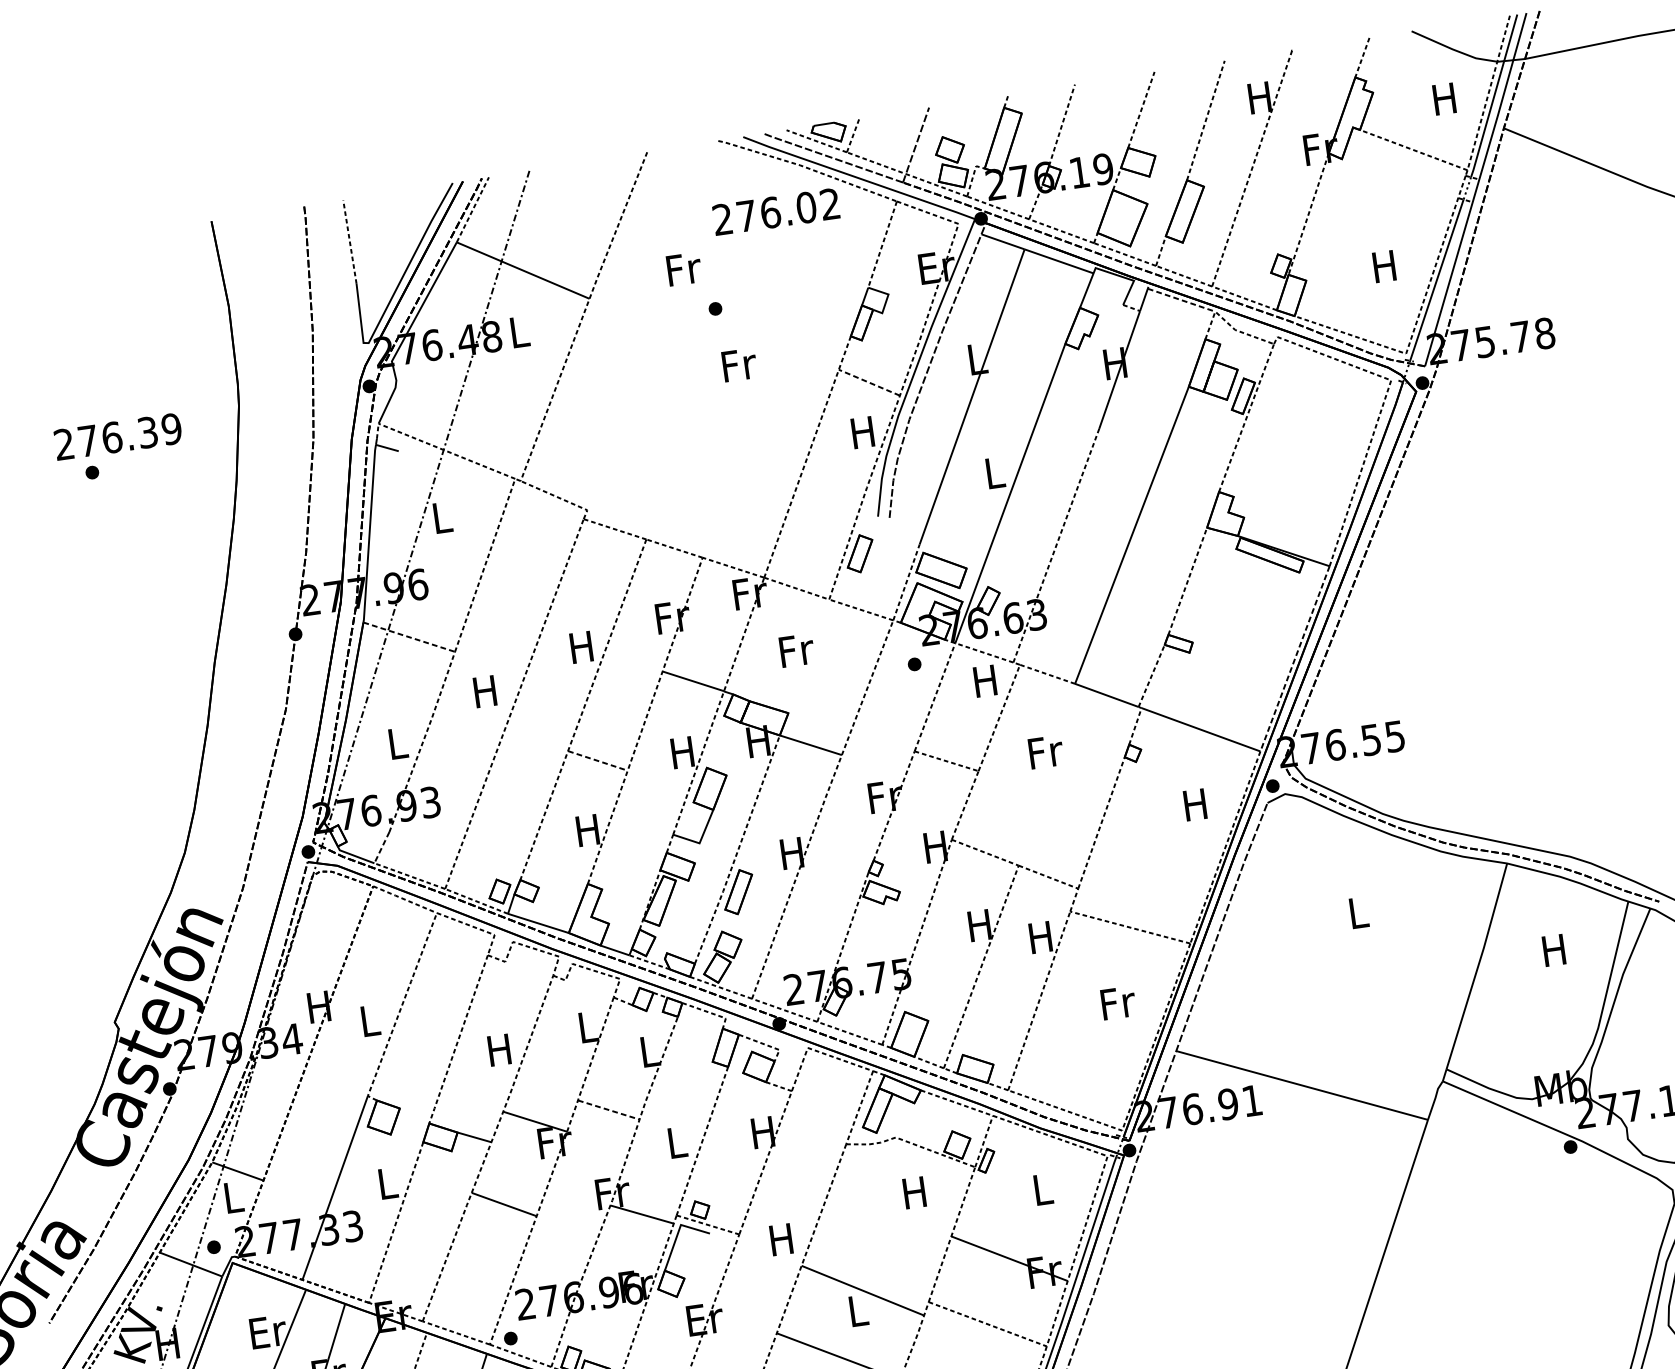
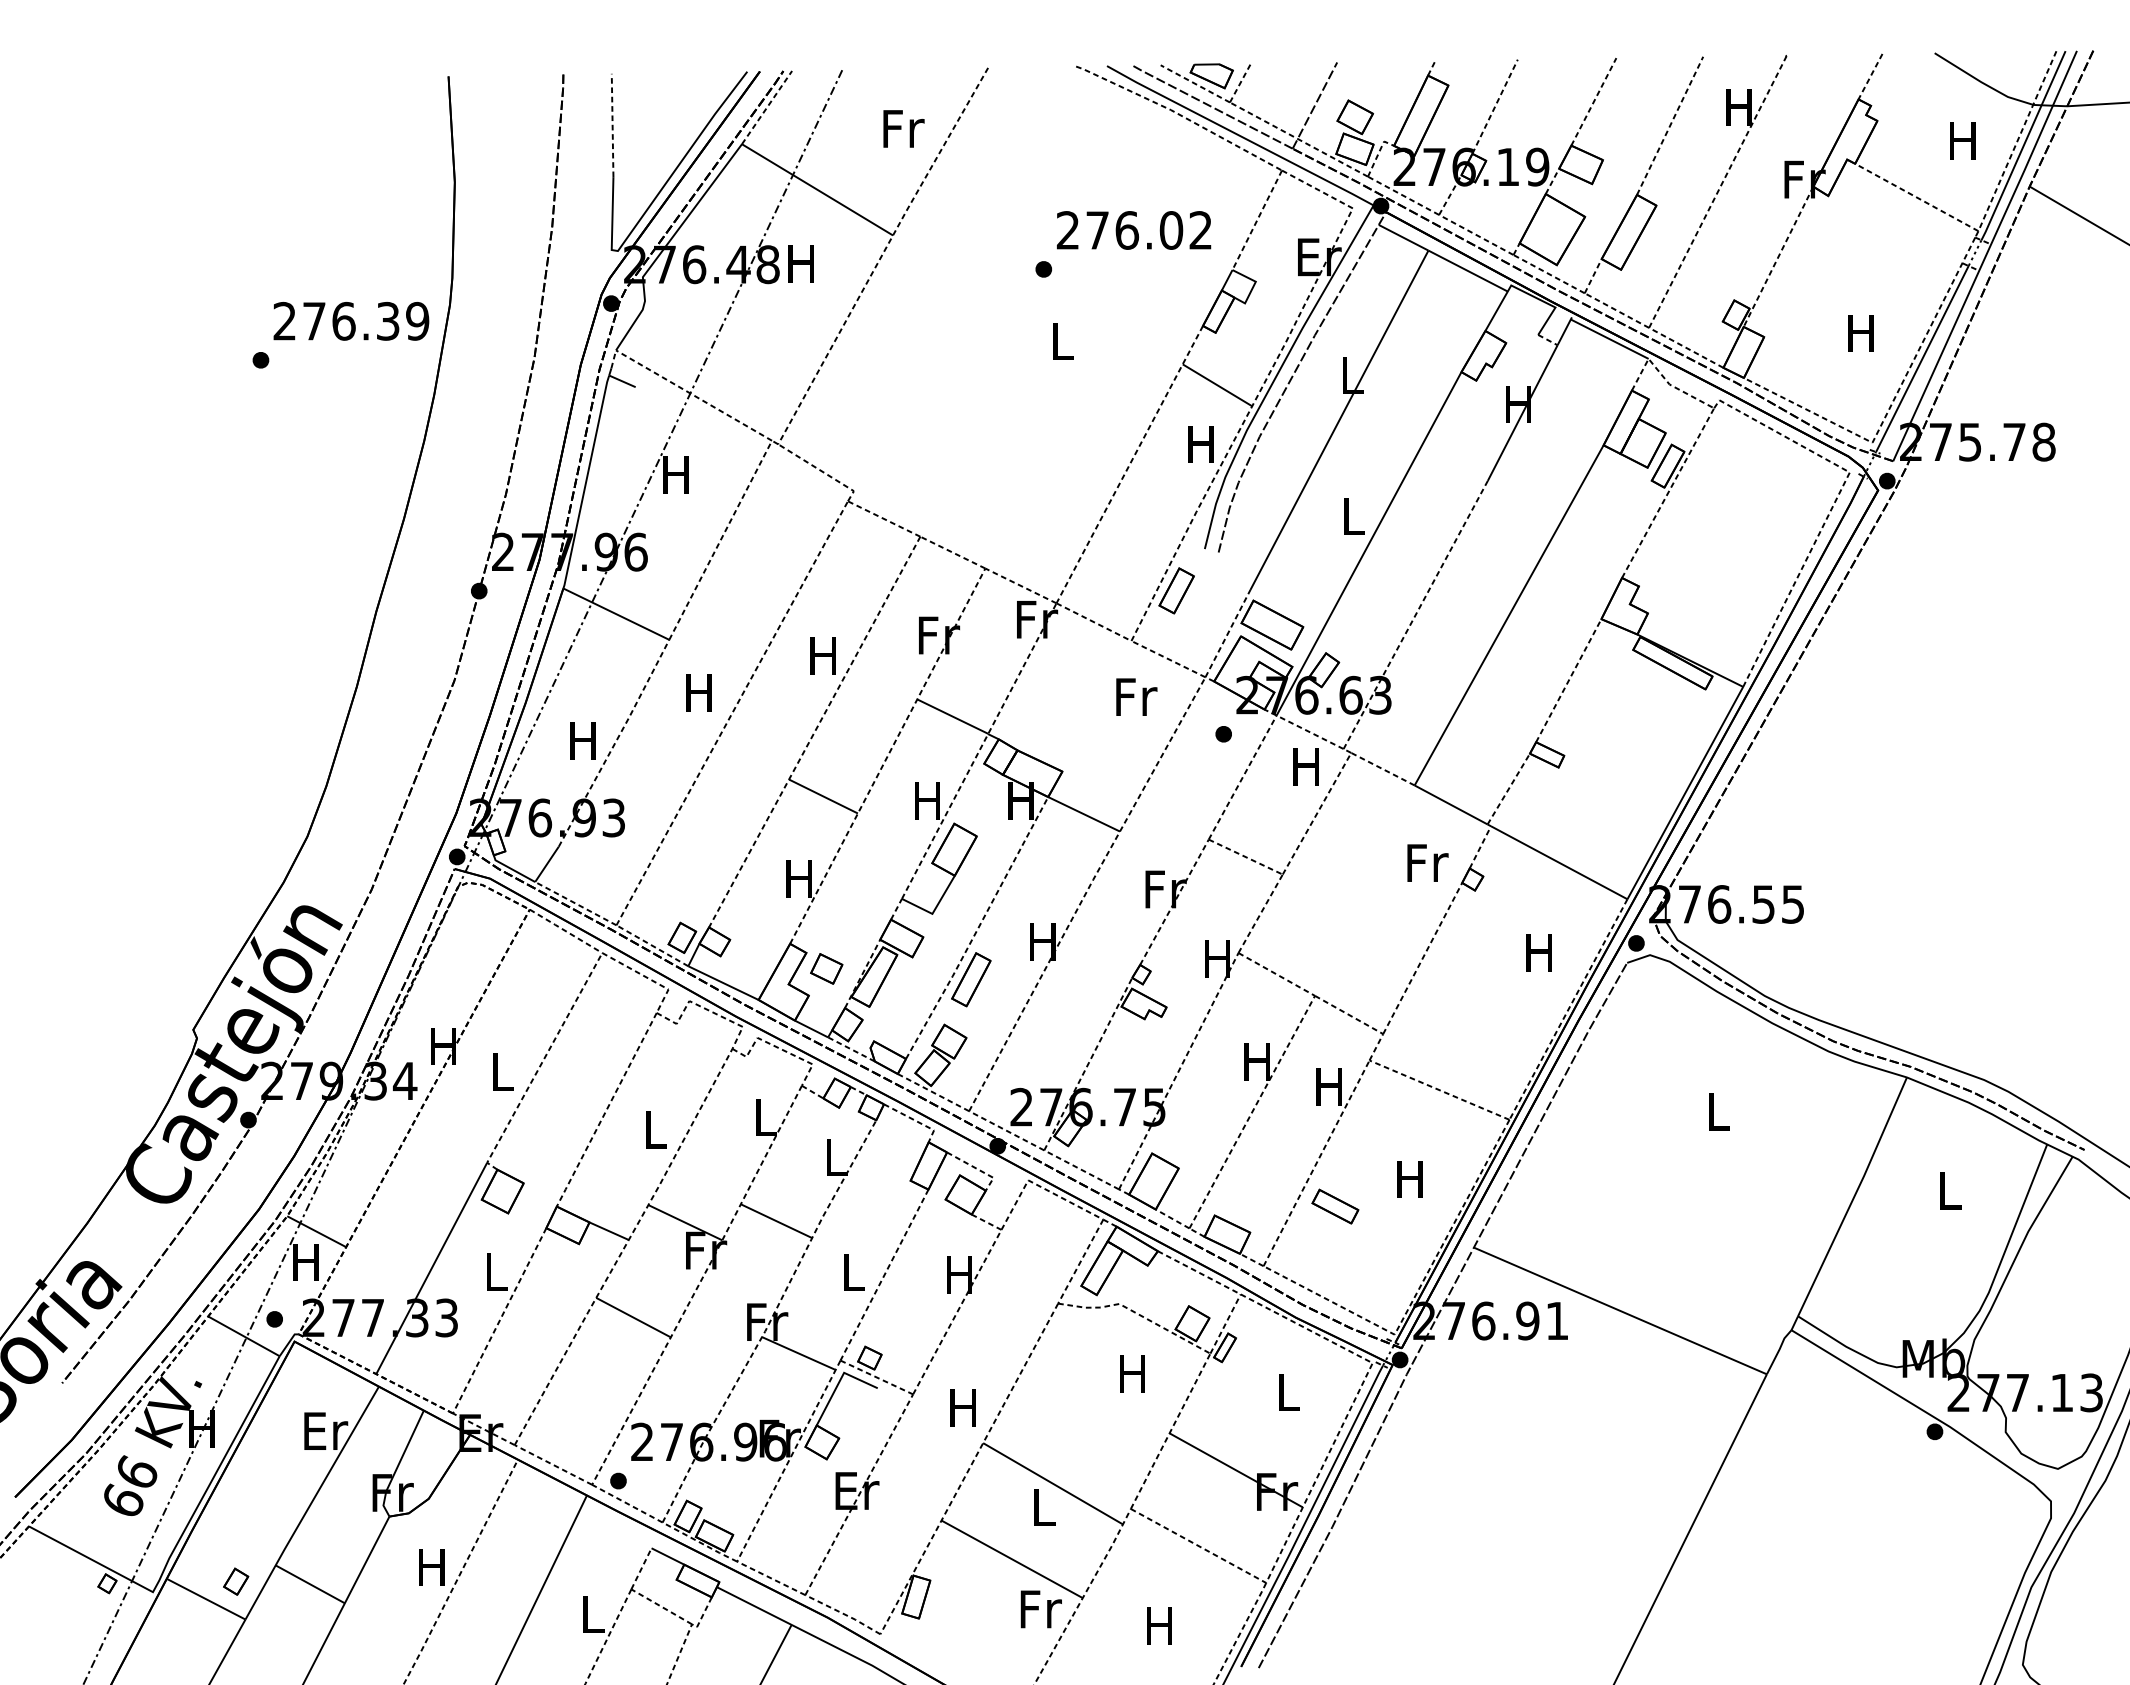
text: (776, 211) -> (1134, 230), moved
text: (683, 268) -> (903, 128), moved
line: (1181, 300) -> (1609, 339), dashed -> solid
text: (517, 332) -> (800, 263), L -> H
text: (739, 364) -> (1063, 341), Fr -> L
line: (869, 382) -> (1217, 385), dashed -> solid
text: (118, 436) -> (351, 321), moved
text: (441, 517) -> (675, 474), L -> H
line: (409, 637) -> (616, 614), dashed -> solid
text: (796, 650) -> (1136, 696), moved
line: (1295, 659) -> (1685, 793), dashed -> solid
text: (396, 743) -> (582, 740), L -> H
text: (1045, 751) -> (1427, 862), moved
line: (597, 760) -> (823, 796), dashed -> solid
line: (382, 847) -> (547, 864), dashed -> solid
part: (620, 899) -> (826, 968), added
text: (1553, 950) -> (1948, 1190), H -> L
text: (1117, 1003) -> (1411, 1179), Fr -> H
part: (1059, 1033) -> (1335, 1206), added
text: (498, 1049) -> (653, 1129), H -> L
line: (608, 1110) -> (776, 1221), dashed -> solid
text: (232, 1197) -> (305, 1262), L -> H

